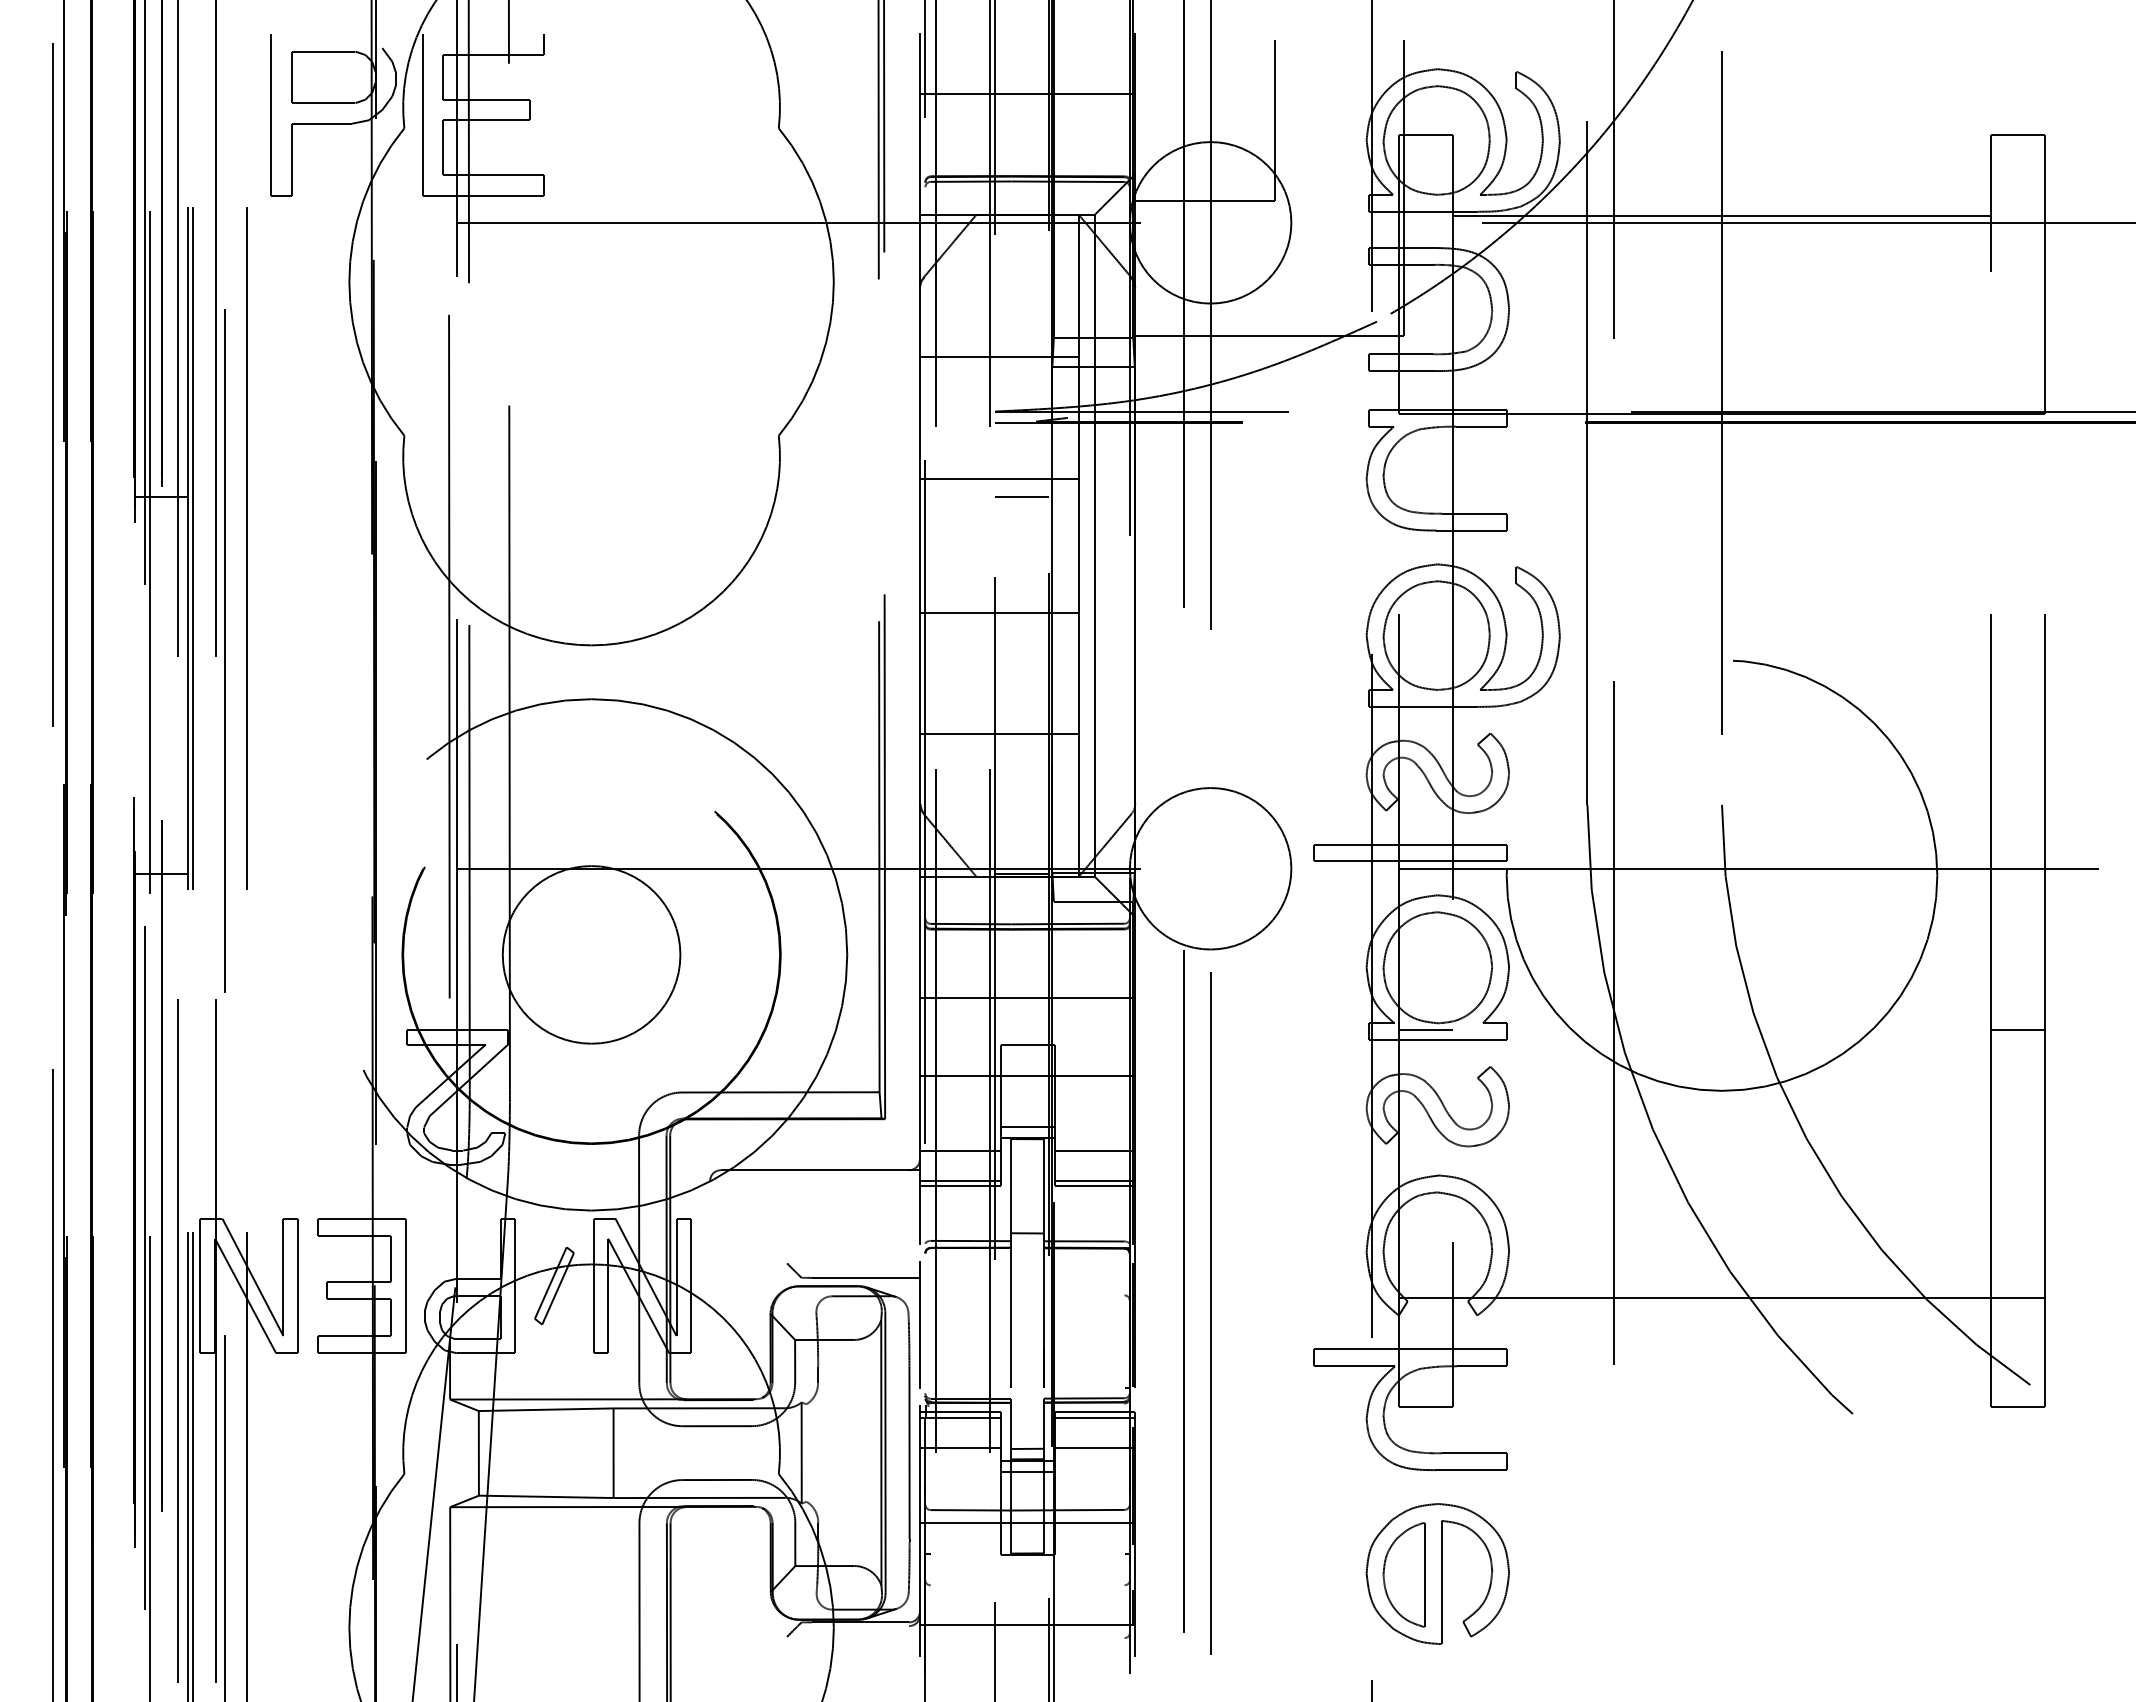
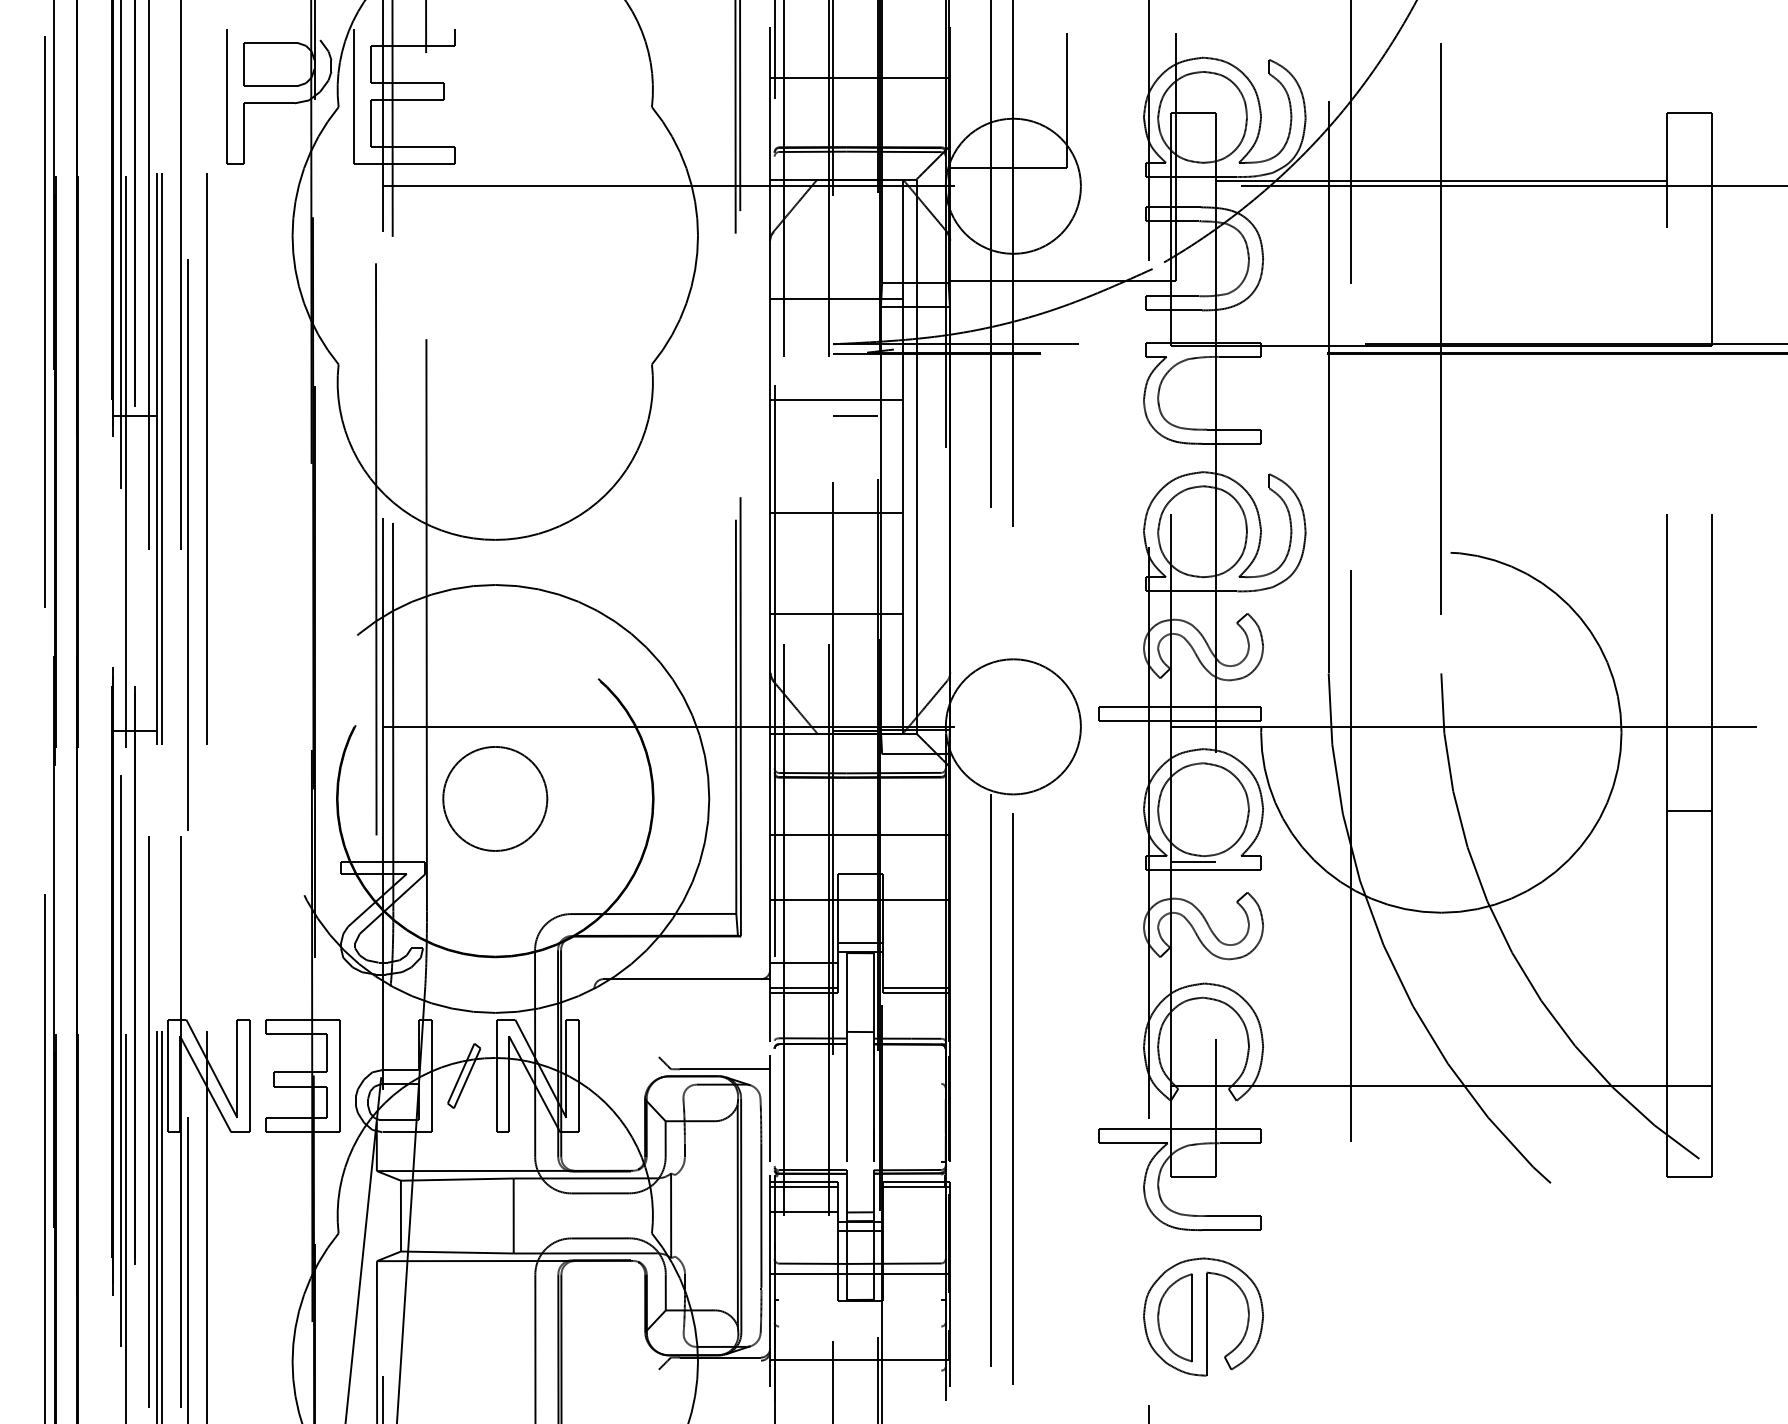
circle: (591, 954) -> (495, 798), size x0.7
line: (2017, 1030) -> (1688, 811), moved
line: (1094, 1150) -> (916, 962), removed
line: (1094, 1448) -> (916, 1212), removed

